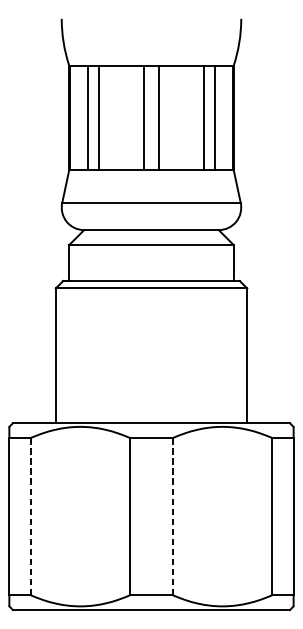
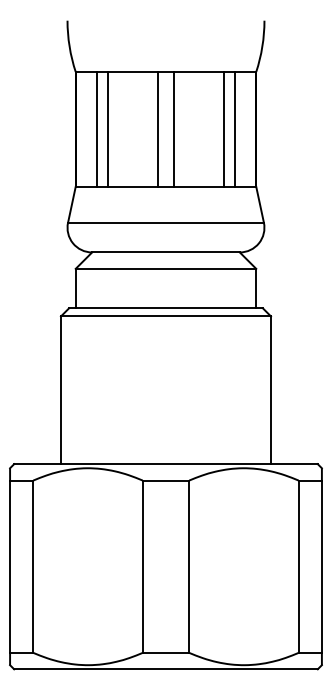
line: (30, 516) -> (33, 566), dashed -> solid
line: (172, 516) -> (189, 566), dashed -> solid

